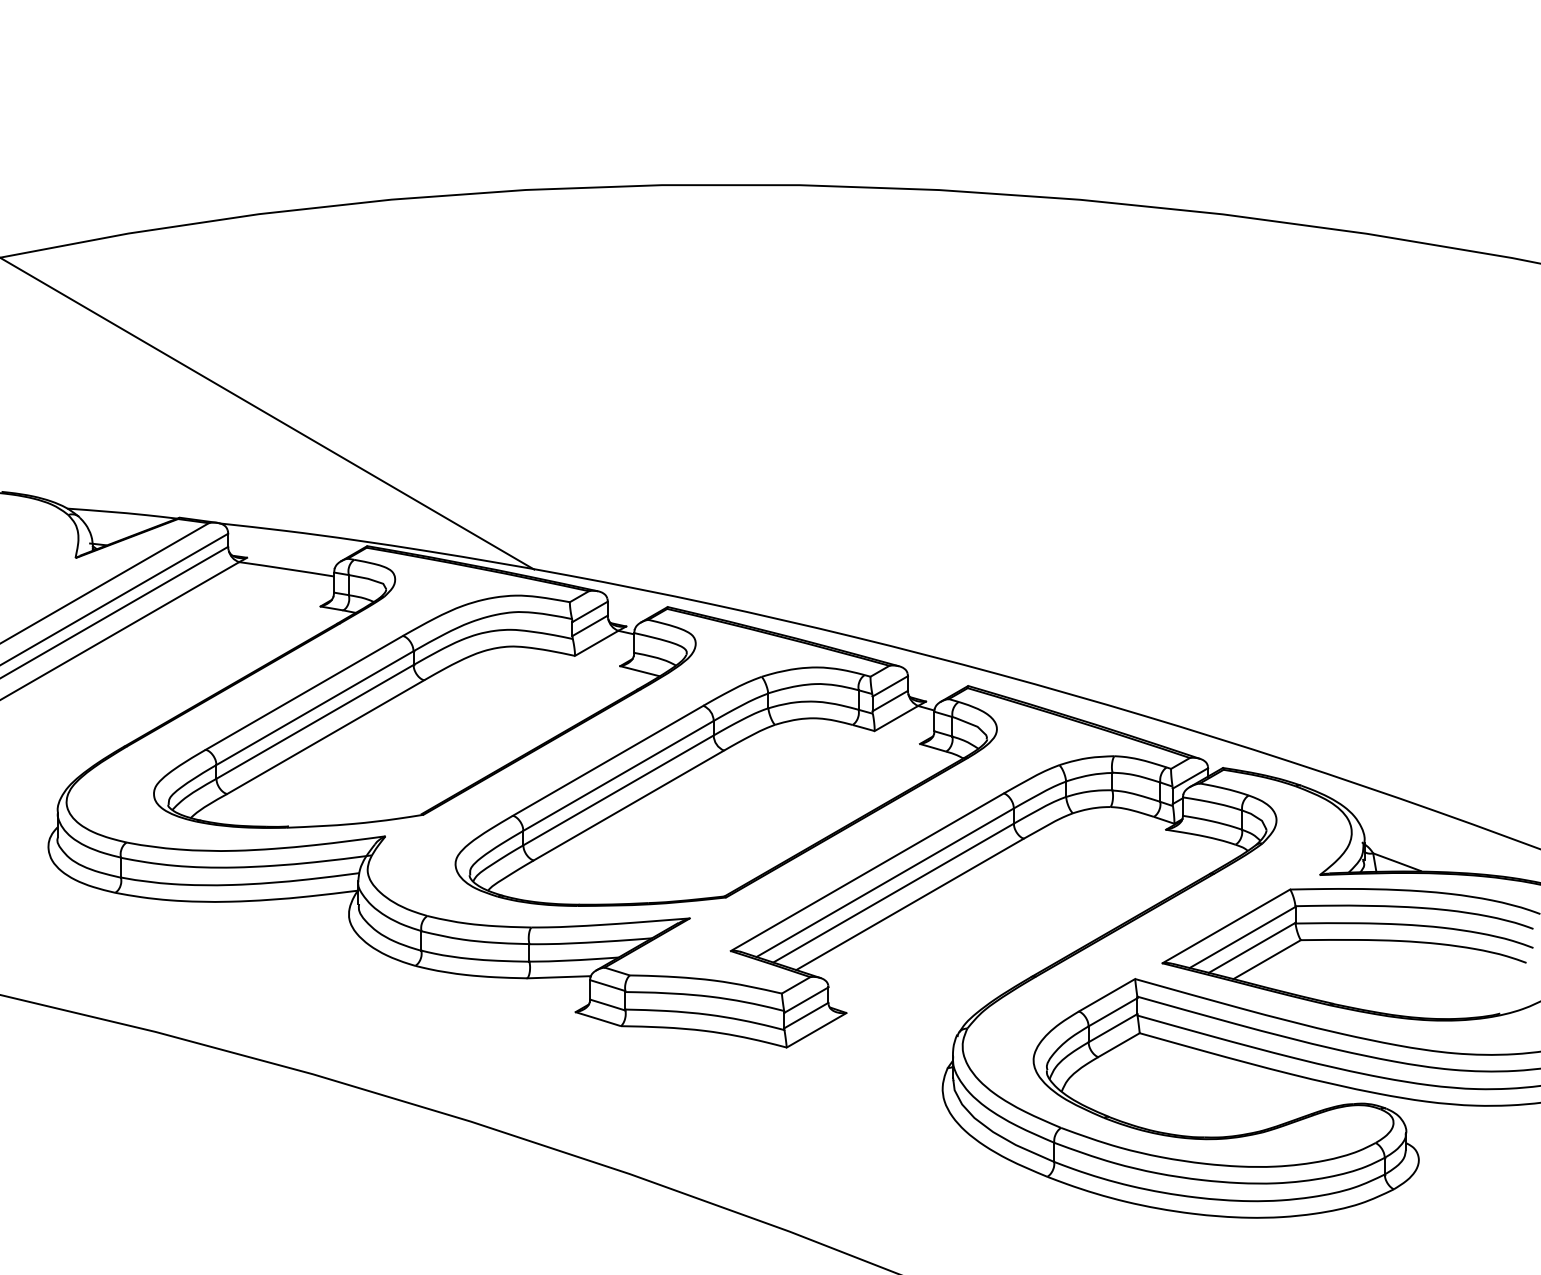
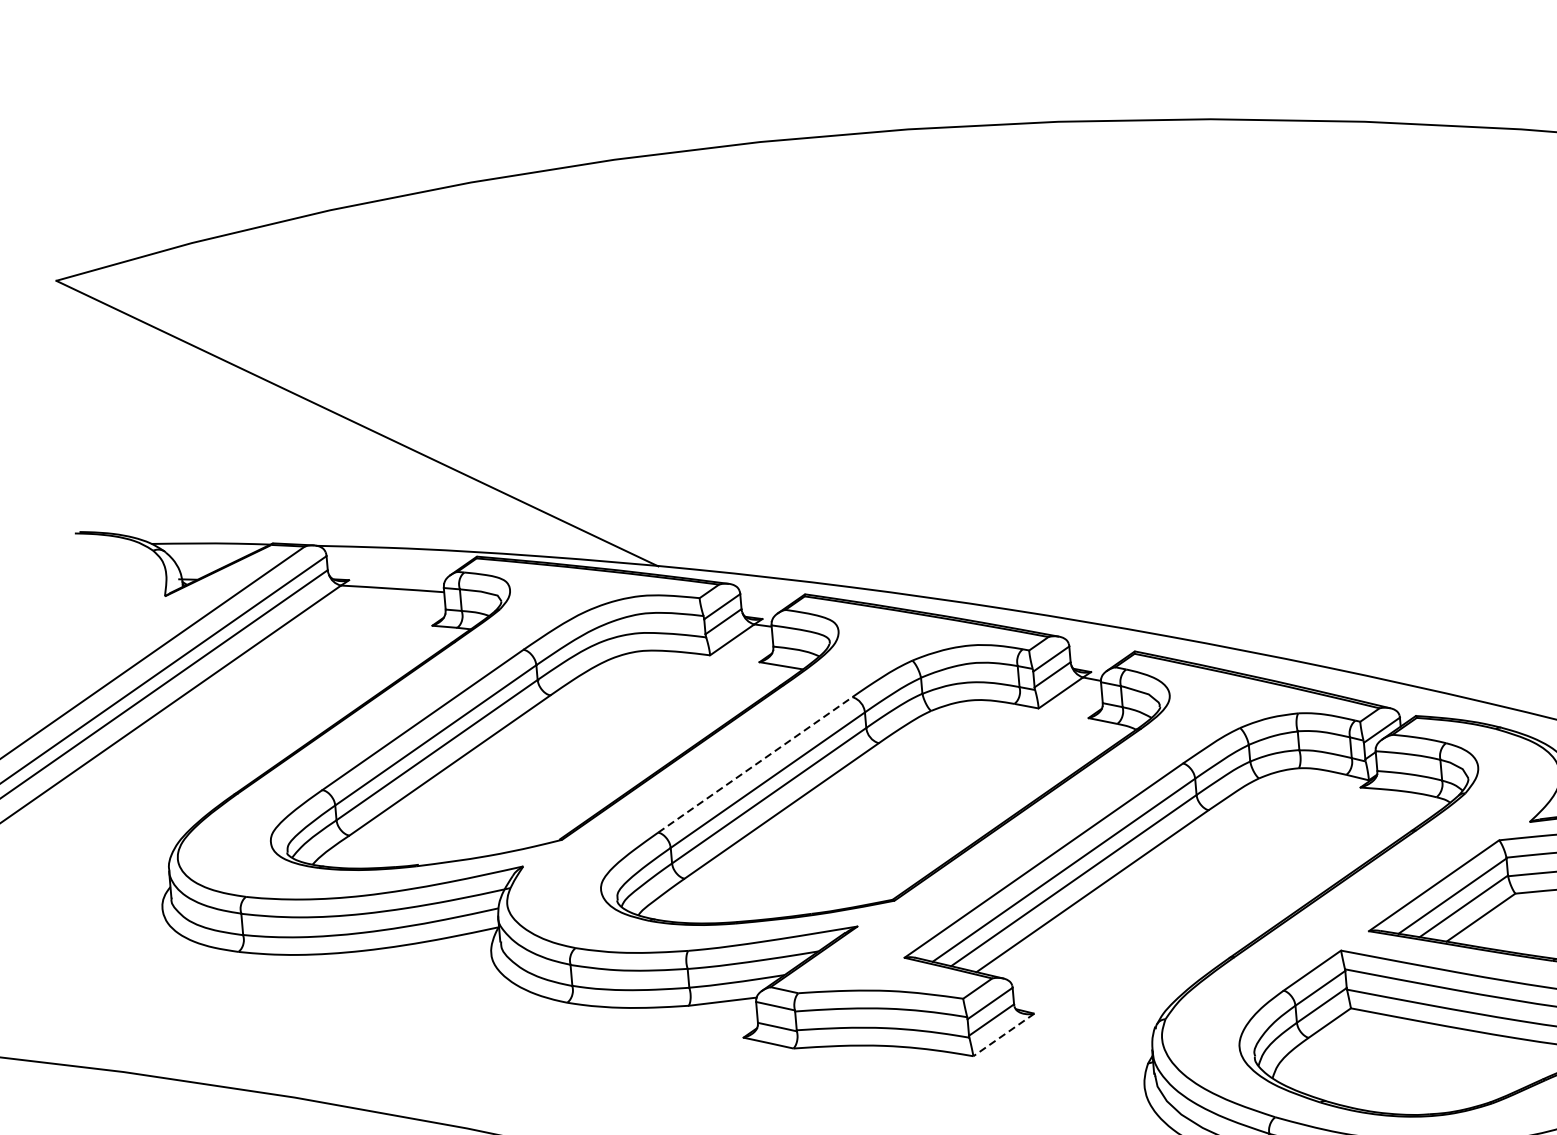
line: (608, 760) -> (755, 764), solid -> dashed
line: (816, 1030) -> (1003, 1035), solid -> dashed

